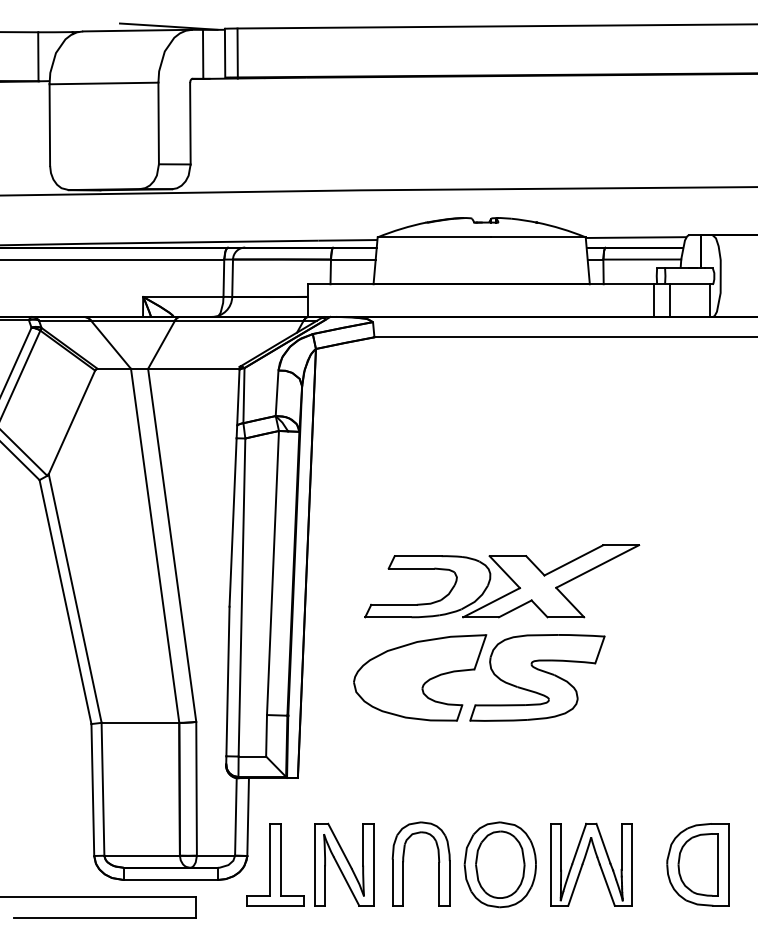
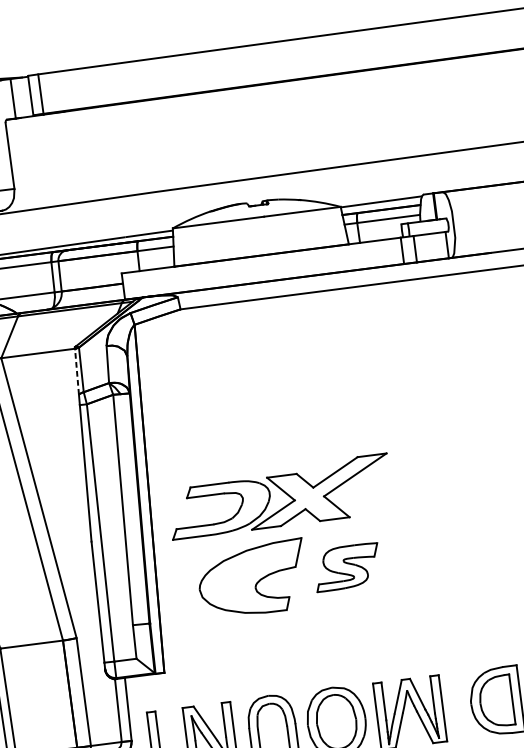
line: (238, 397) -> (77, 371), solid -> dashed
part: (507, 576) -> (283, 492), moved
part: (537, 677) -> (347, 566), size x0.6

